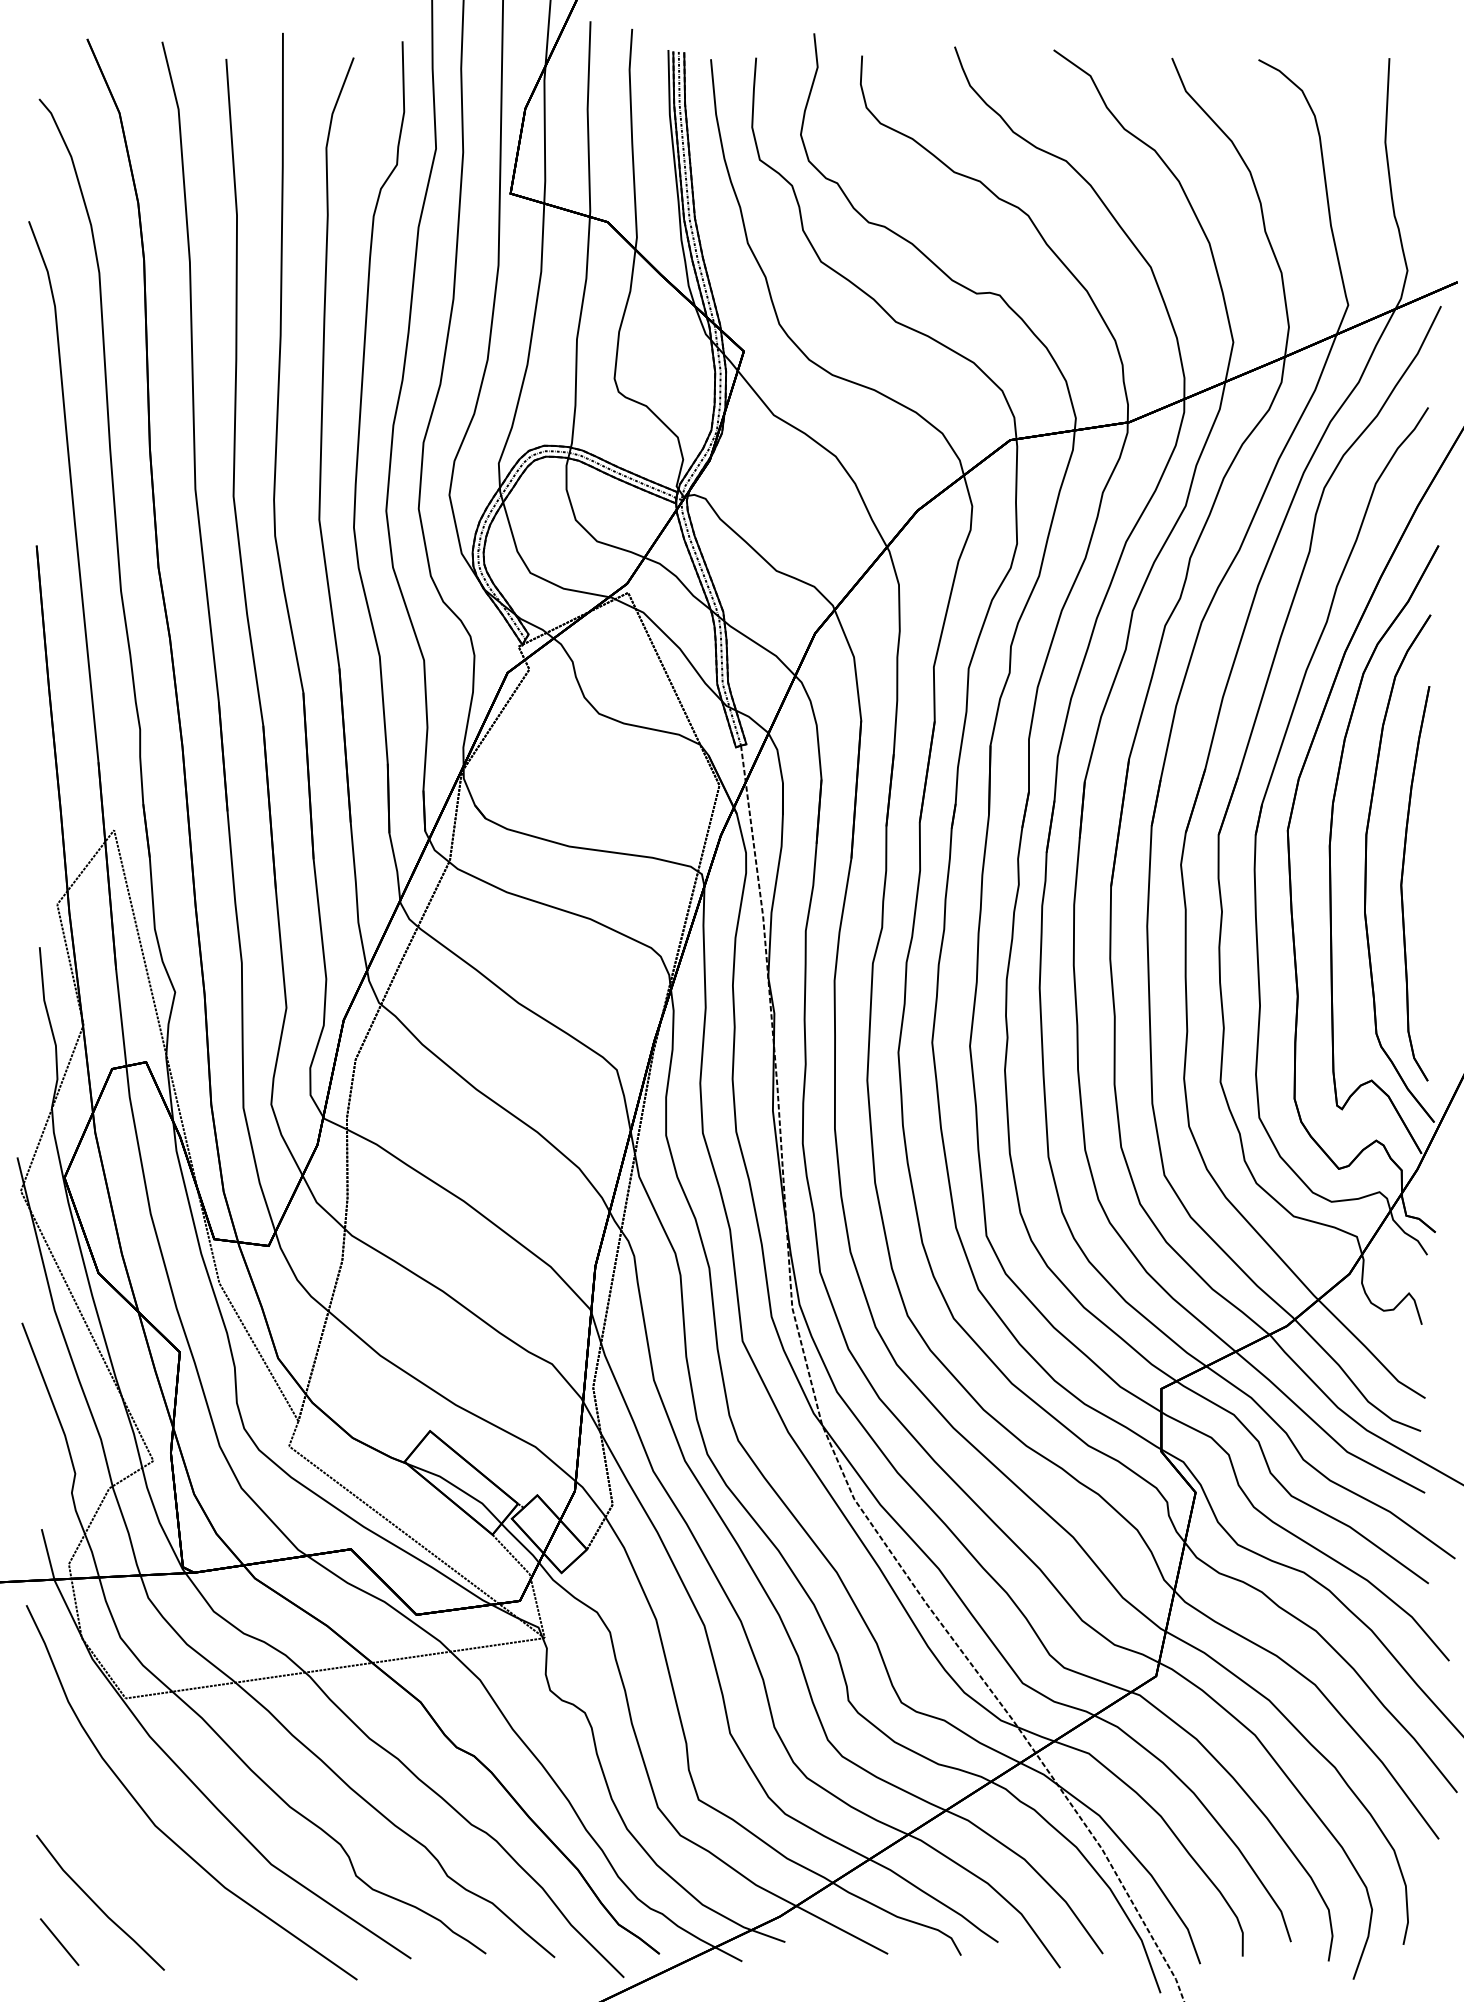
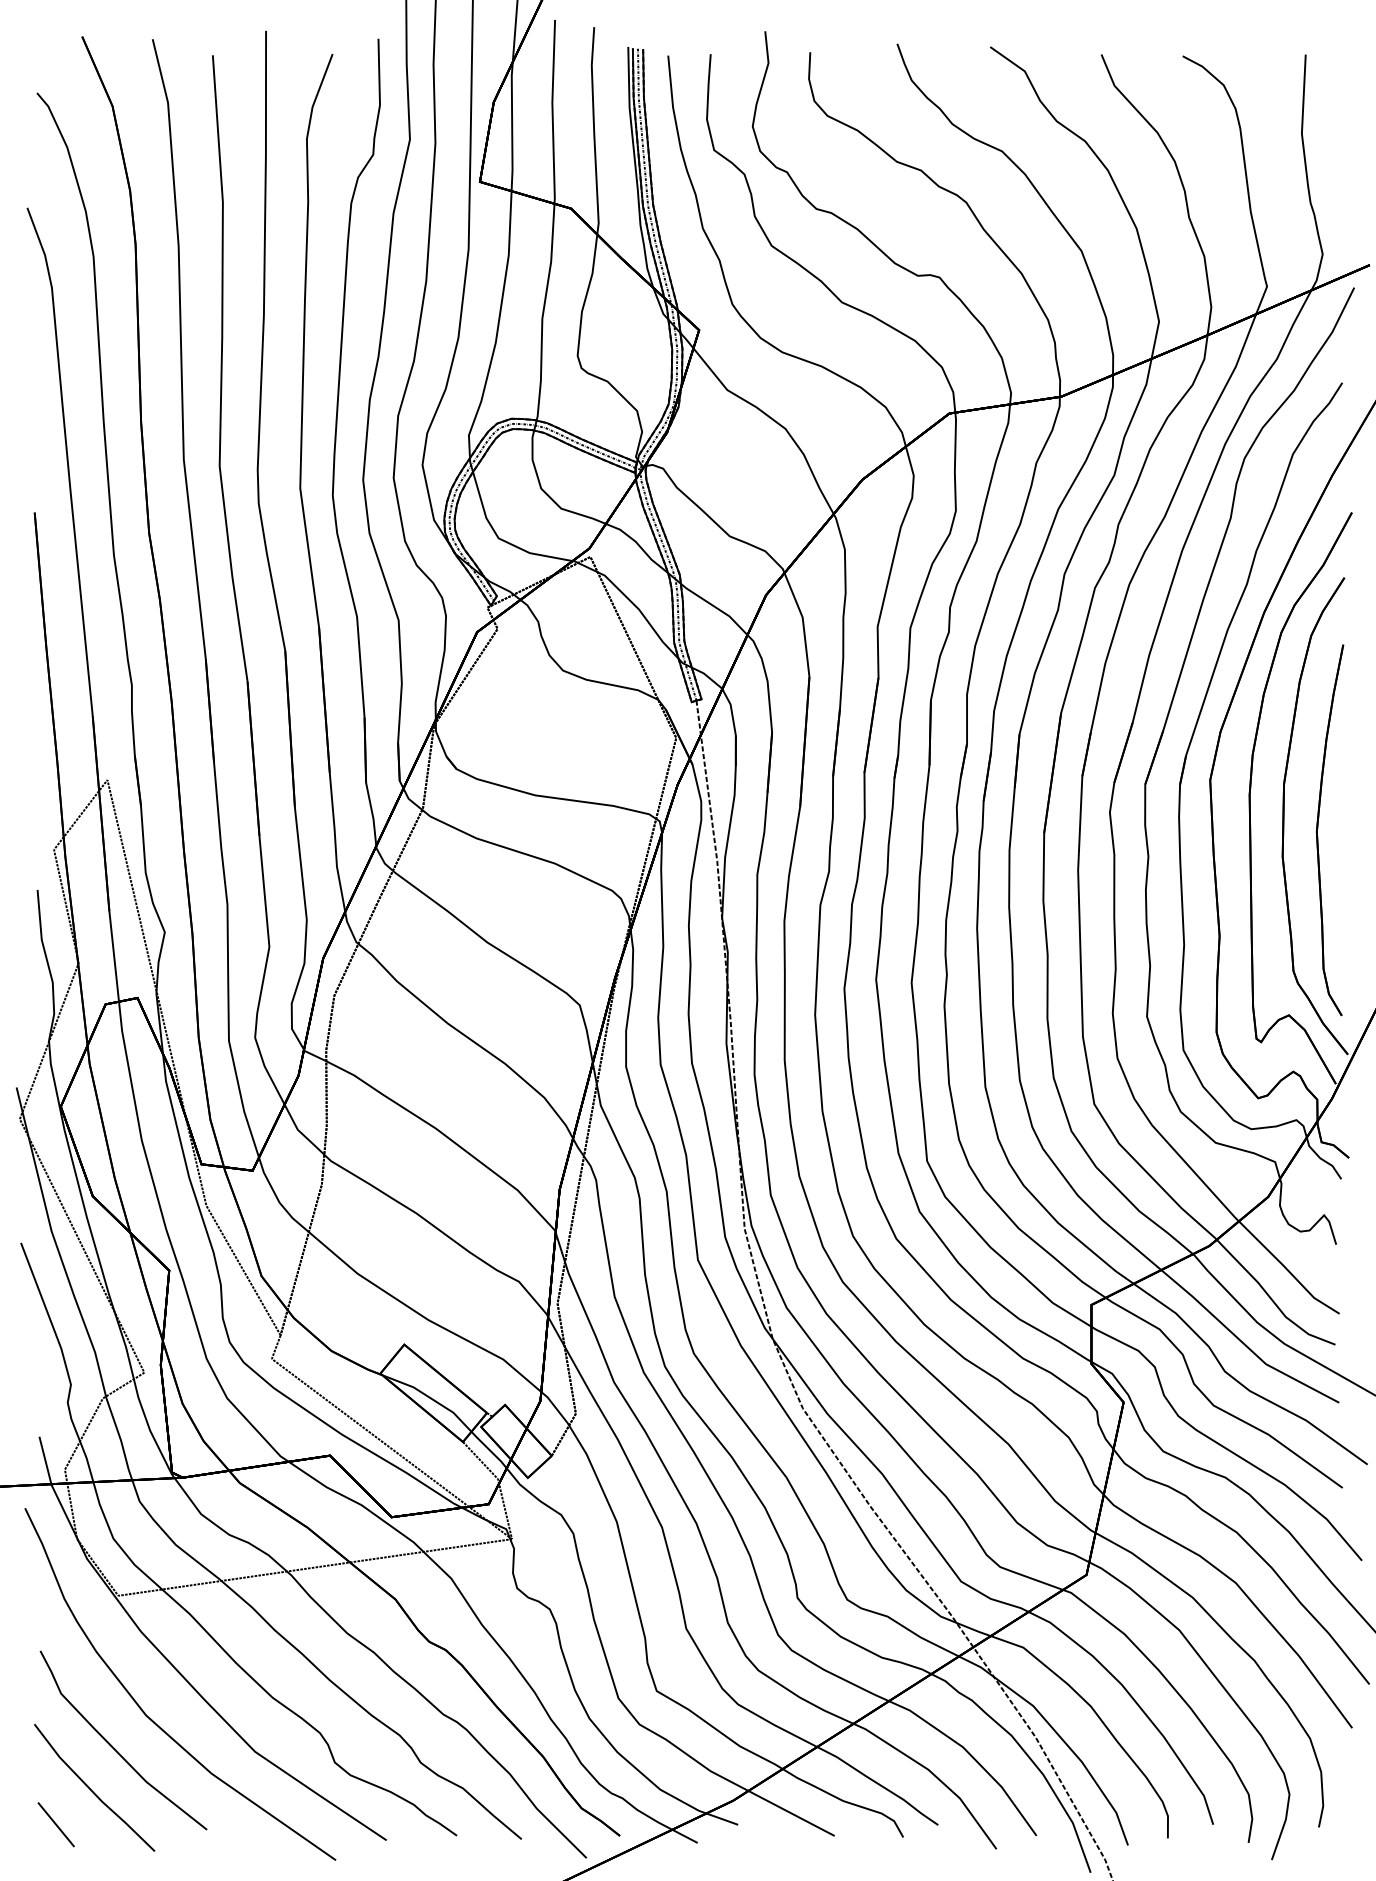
curve: (121, 1860) -> (114, 1748), added

